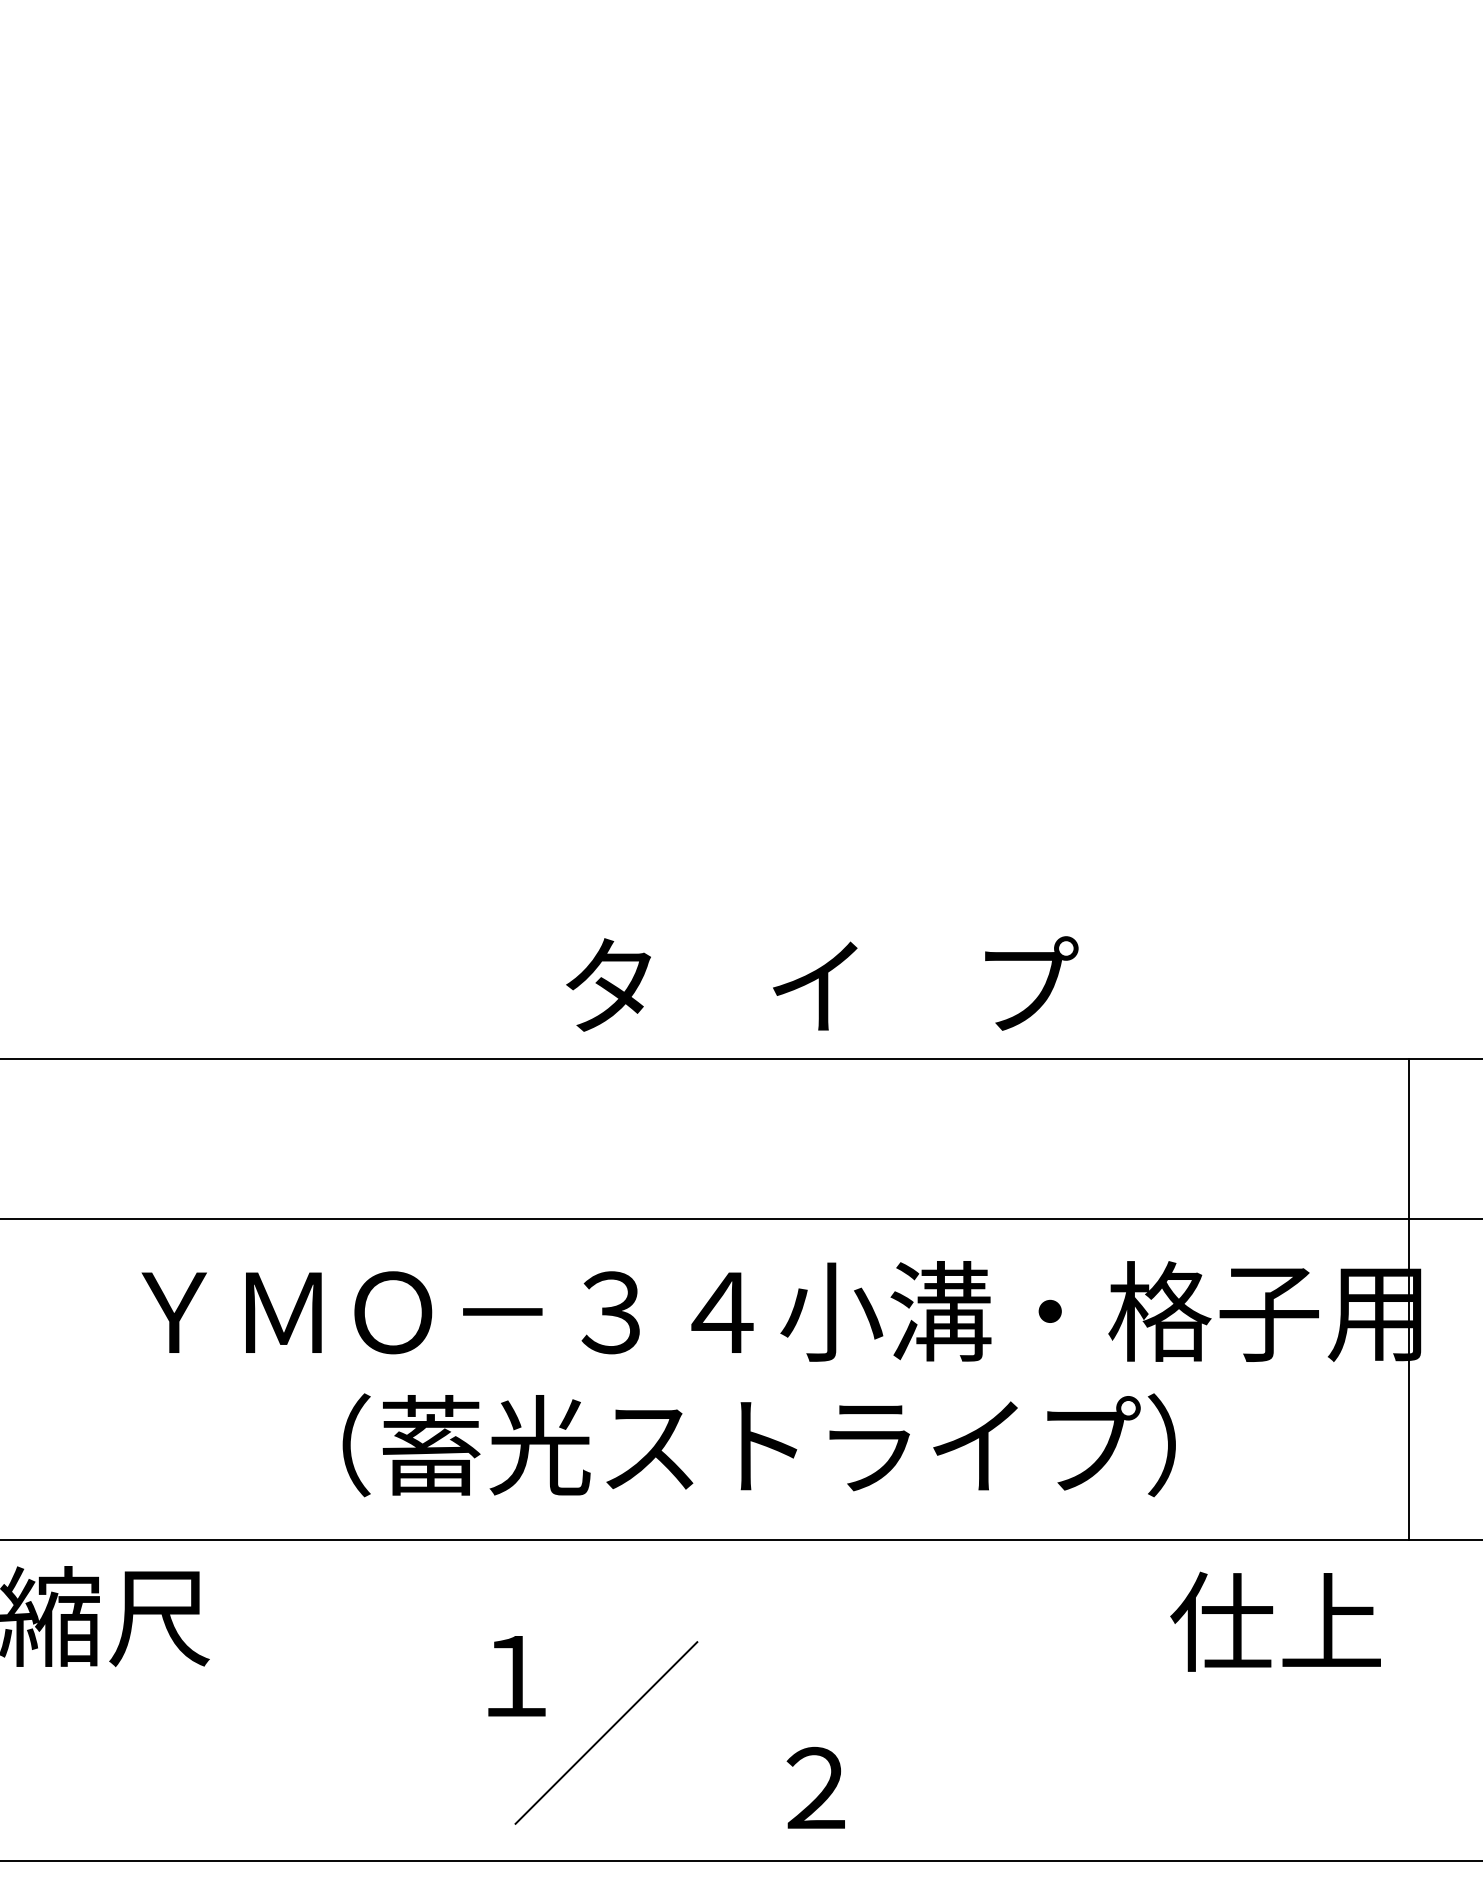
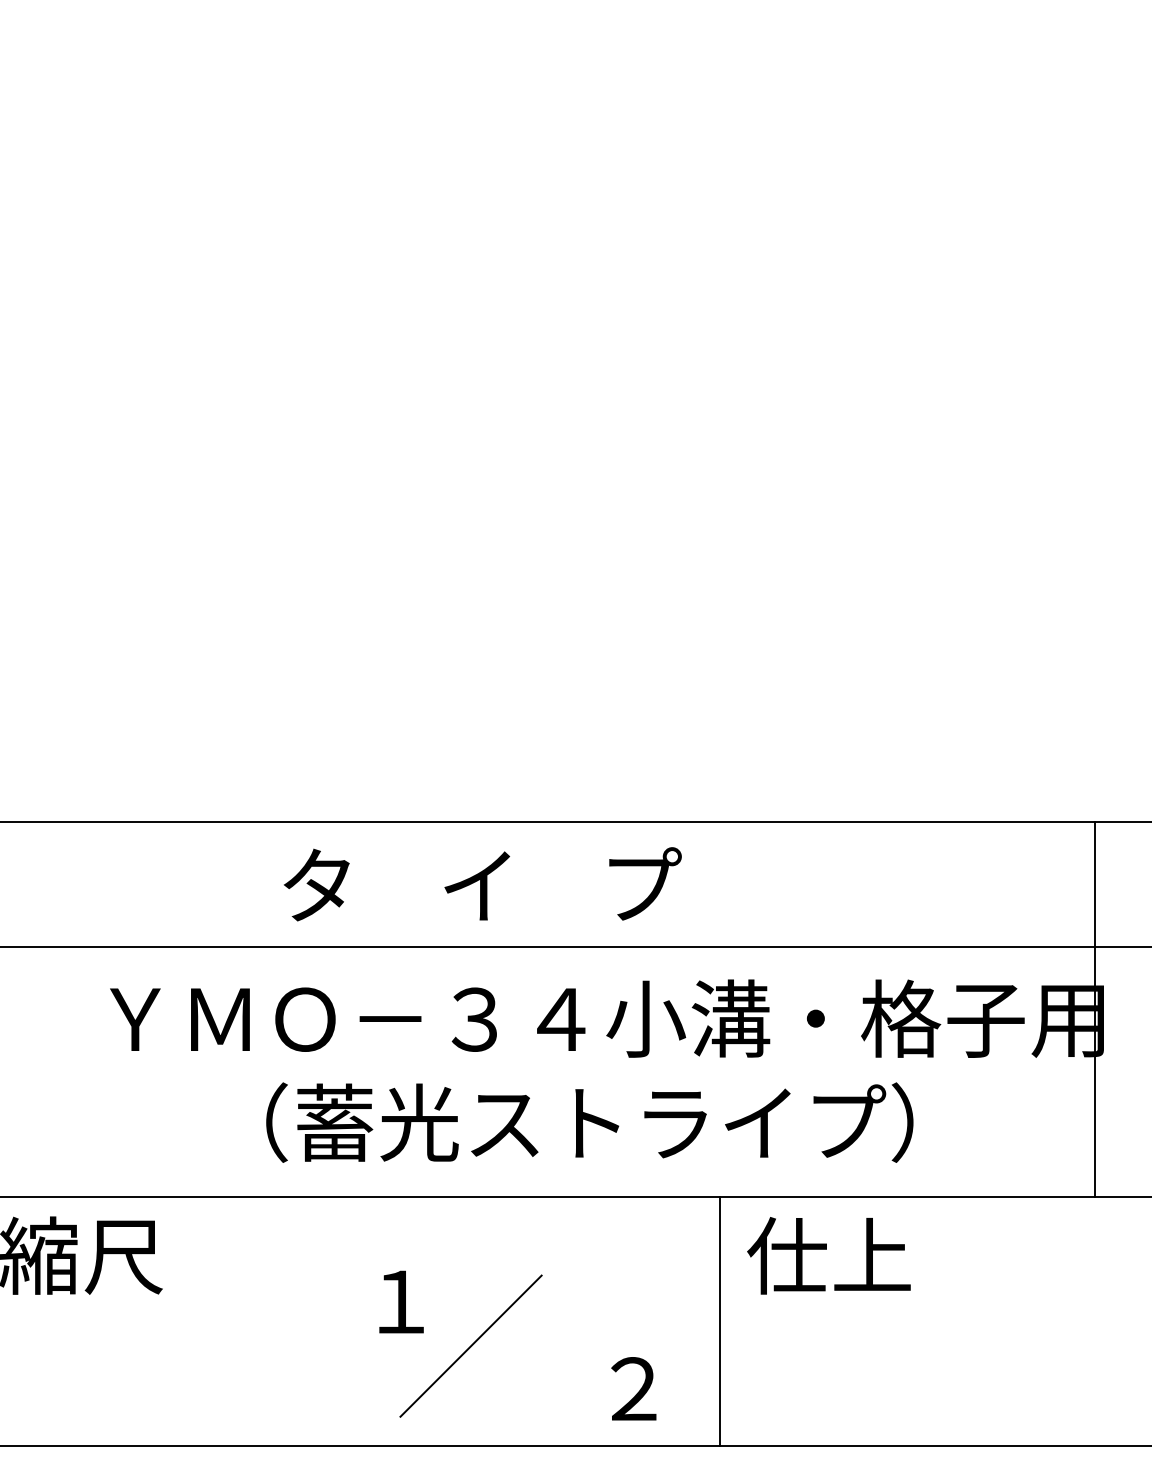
text: (821, 984) -> (482, 884), moved
text: (1275, 1621) -> (828, 1255), moved
line: (927, 1699) -> (720, 1320), added

